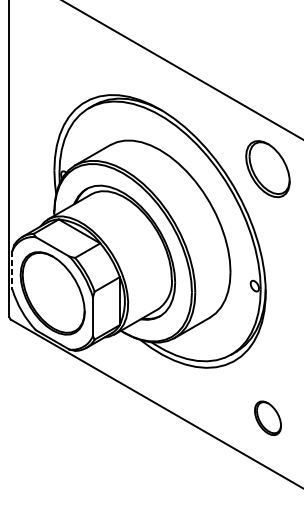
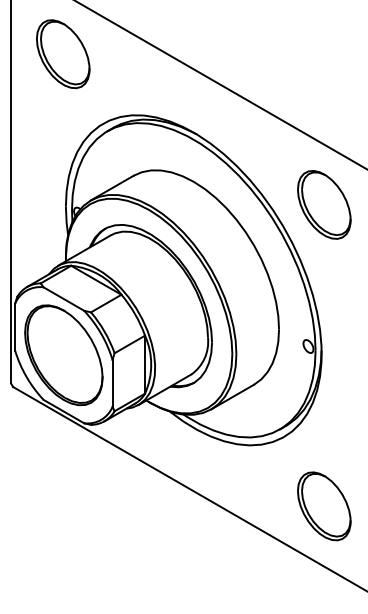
part: (52, 44) -> (63, 54), added
line: (12, 270) -> (15, 327), dashed -> solid
part: (268, 418) -> (324, 506), size x1.67

